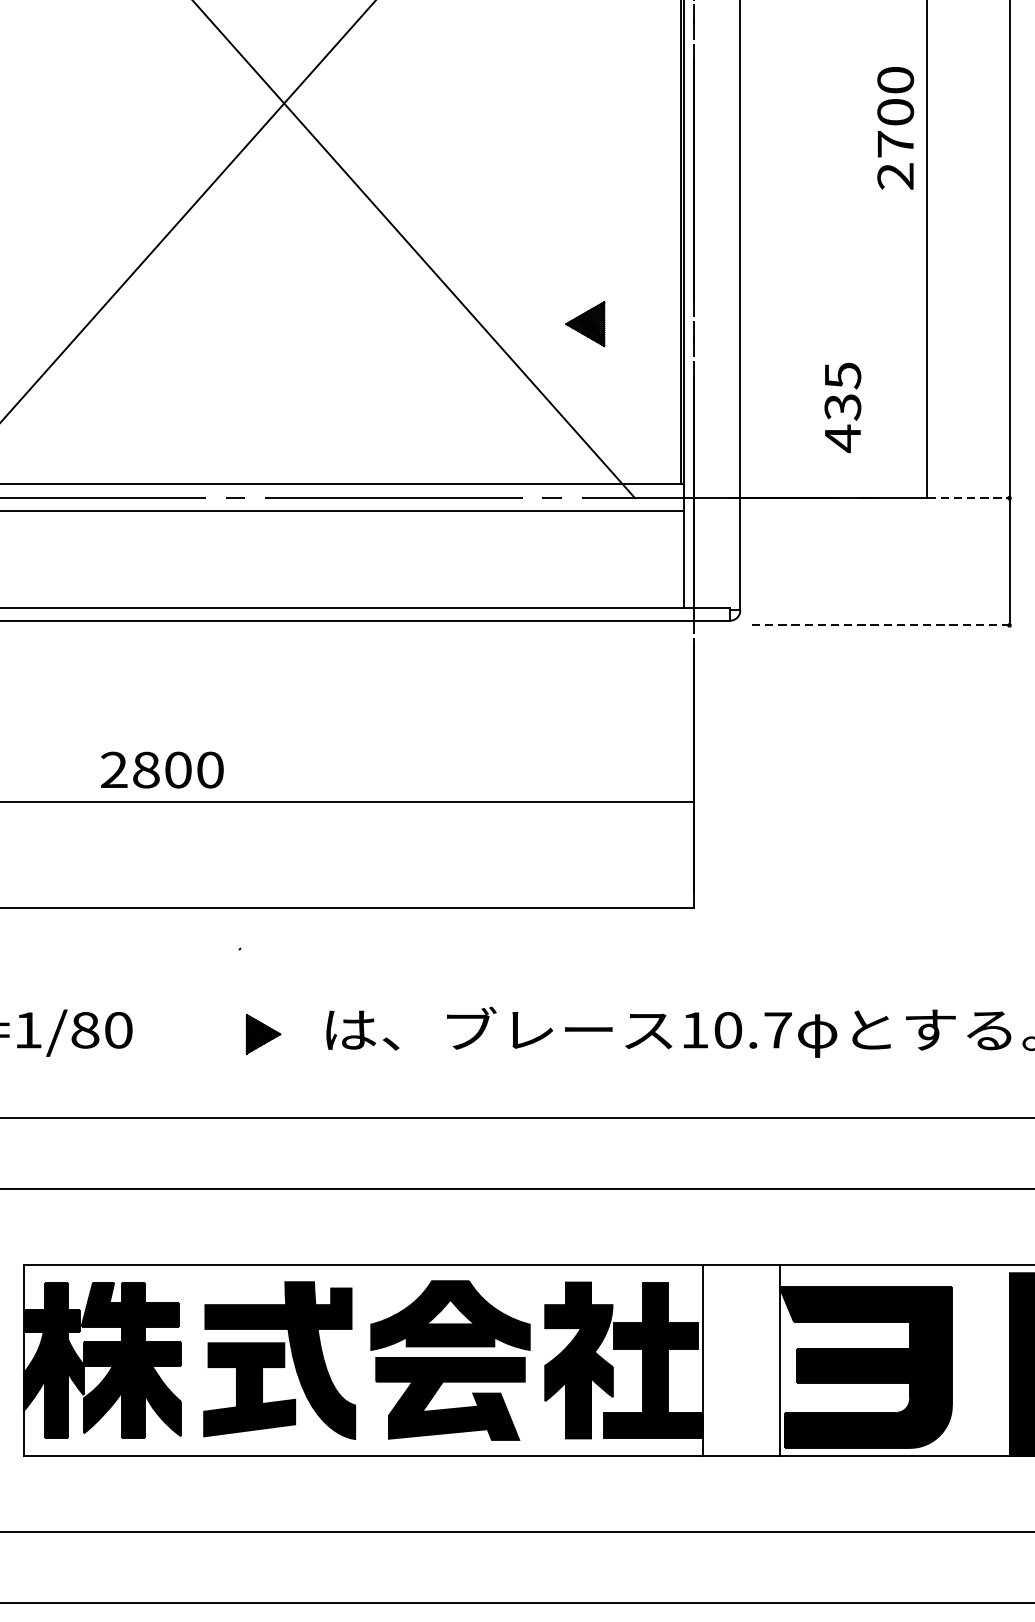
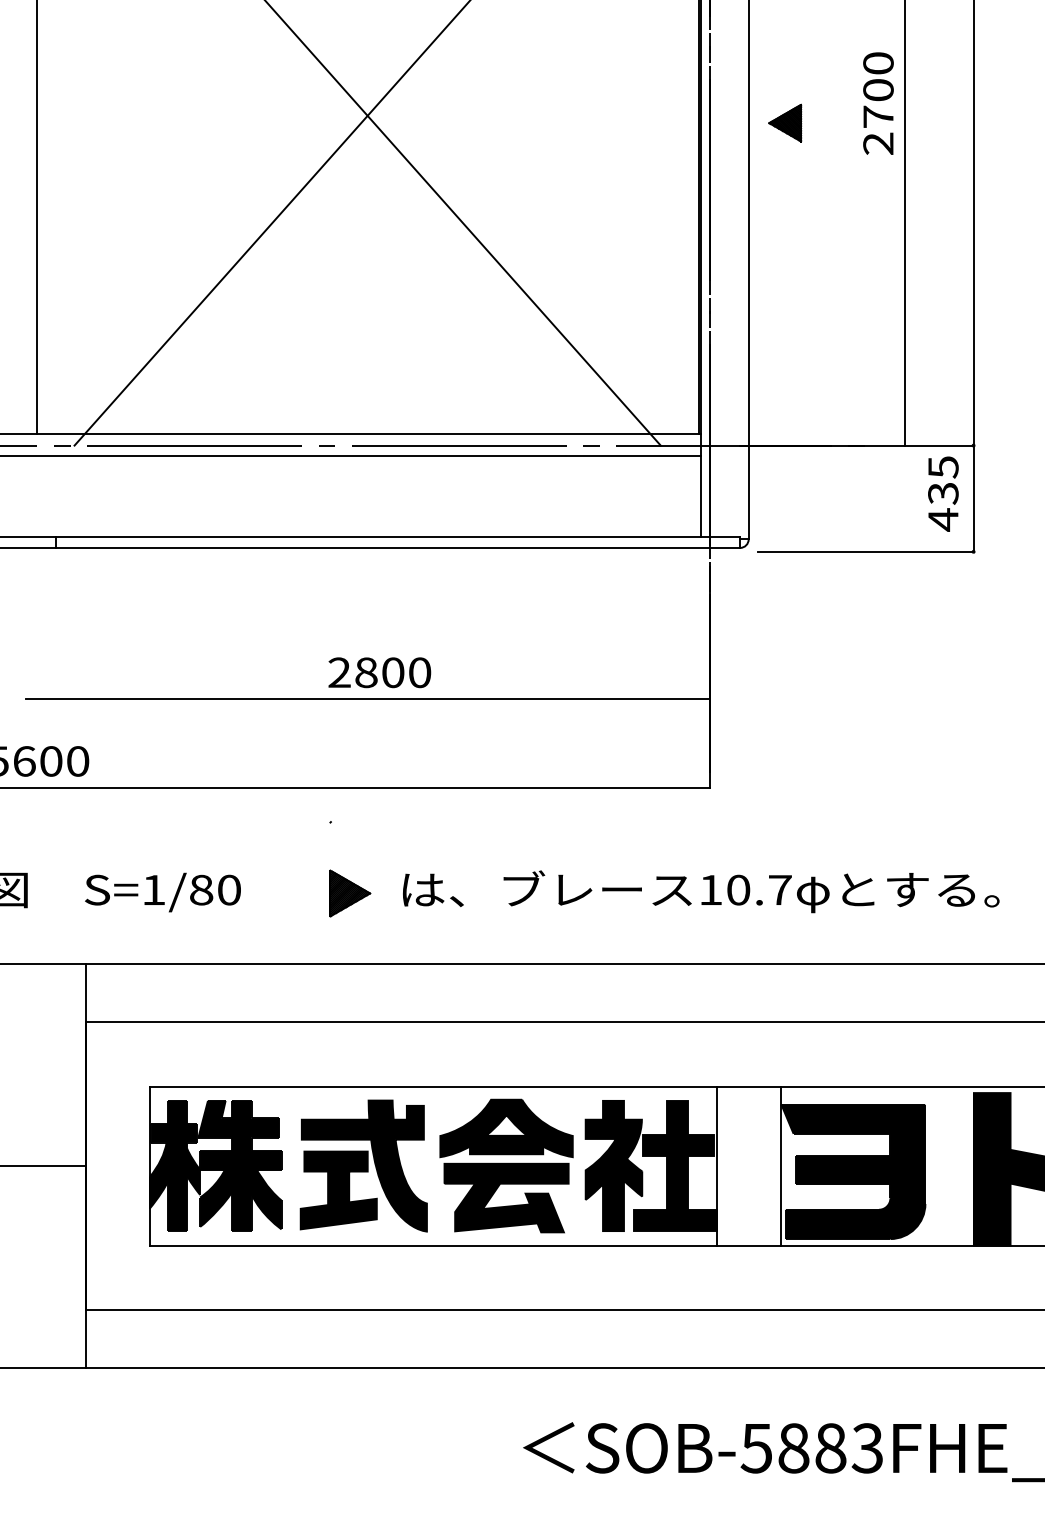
text: (895, 128) -> (878, 103), moved
part: (585, 323) -> (785, 122), moved
text: (843, 407) -> (943, 493), moved
line: (968, 498) -> (939, 445), dashed -> solid
line: (880, 624) -> (865, 551), dashed -> solid
text: (161, 769) -> (379, 672), moved
part: (263, 1034) -> (350, 893), size x1.43

